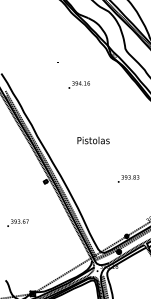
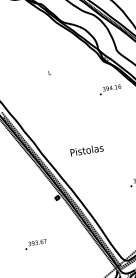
text: (78, 84) -> (109, 89), moved
text: (93, 140) -> (86, 150), moved

